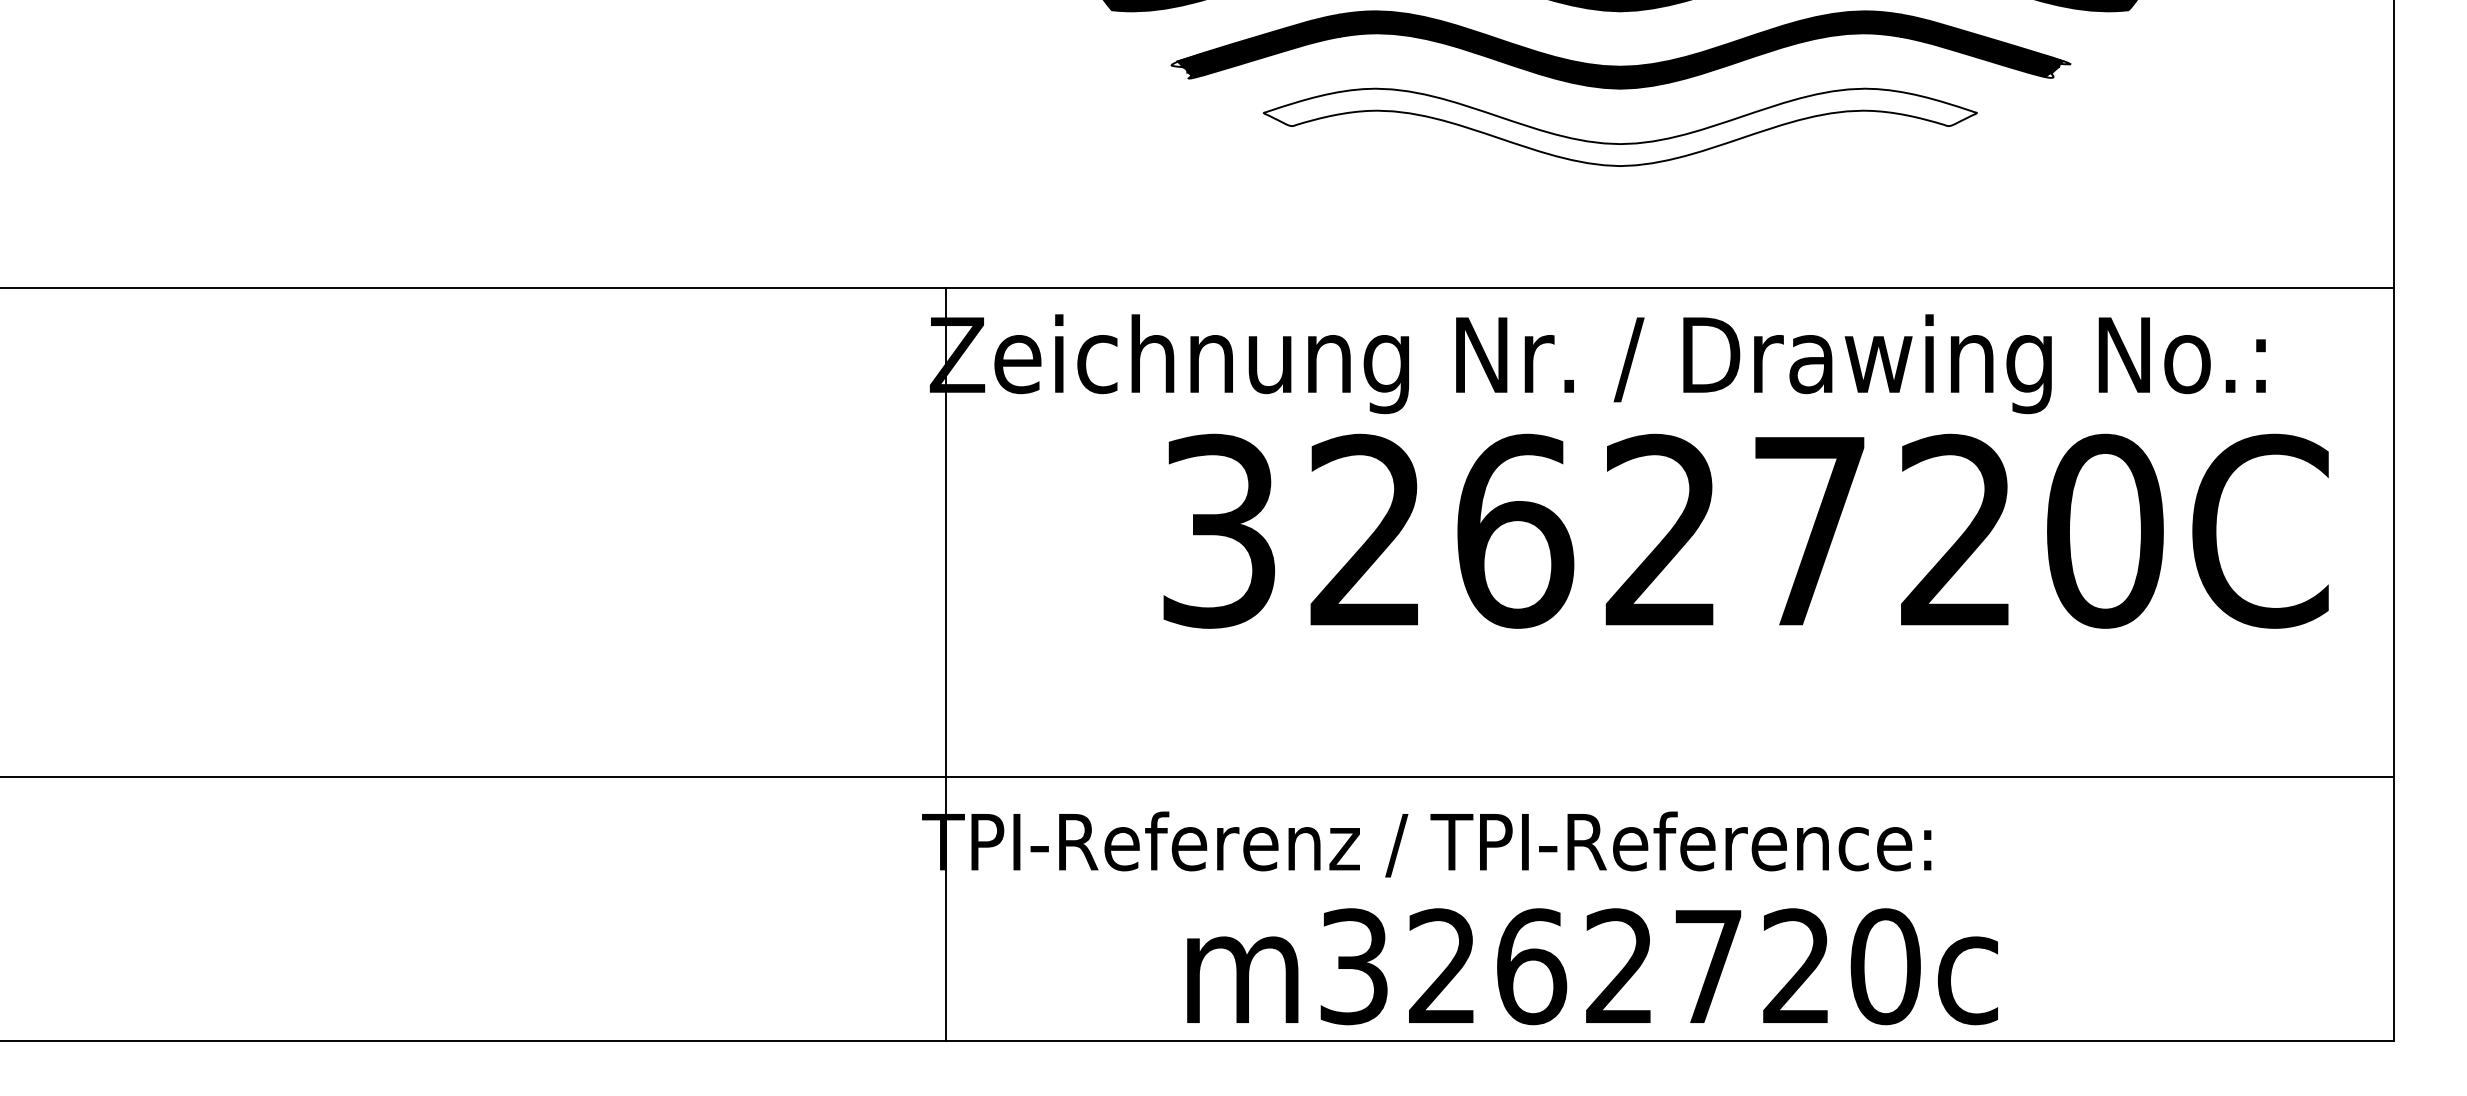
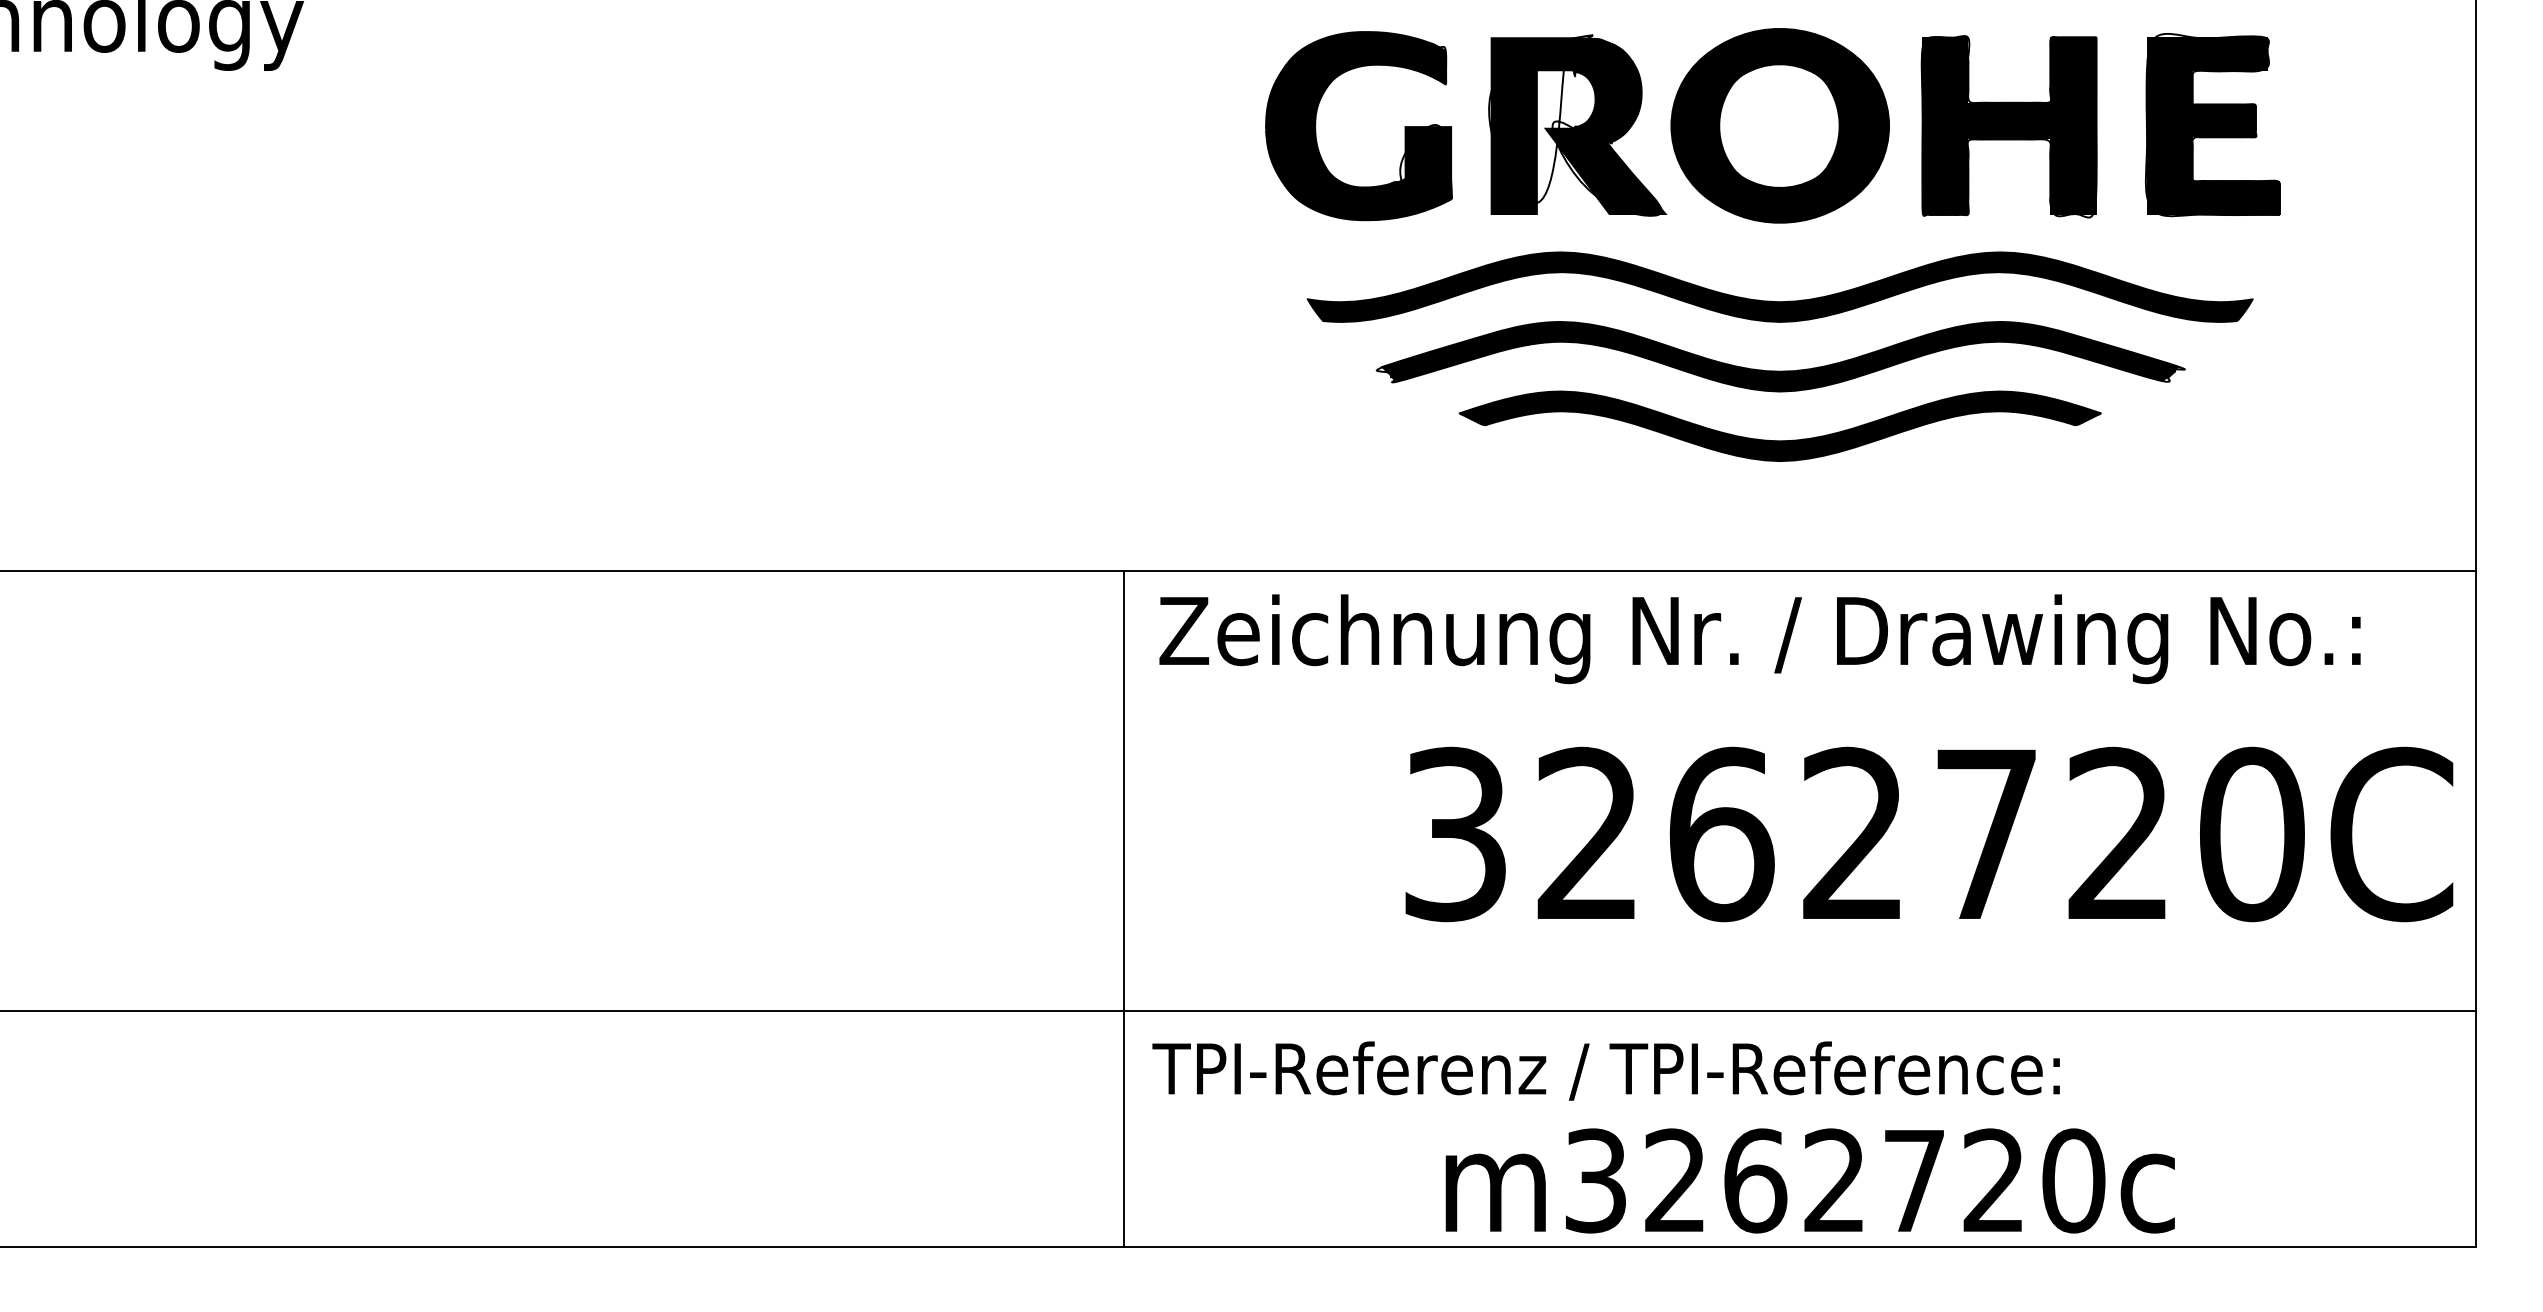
fill: (1620, 127) -> (1780, 426), added
text: (1746, 531) -> (1929, 834), moved
line: (945, 664) -> (1123, 909), moved
text: (1591, 966) -> (1809, 1180), moved

